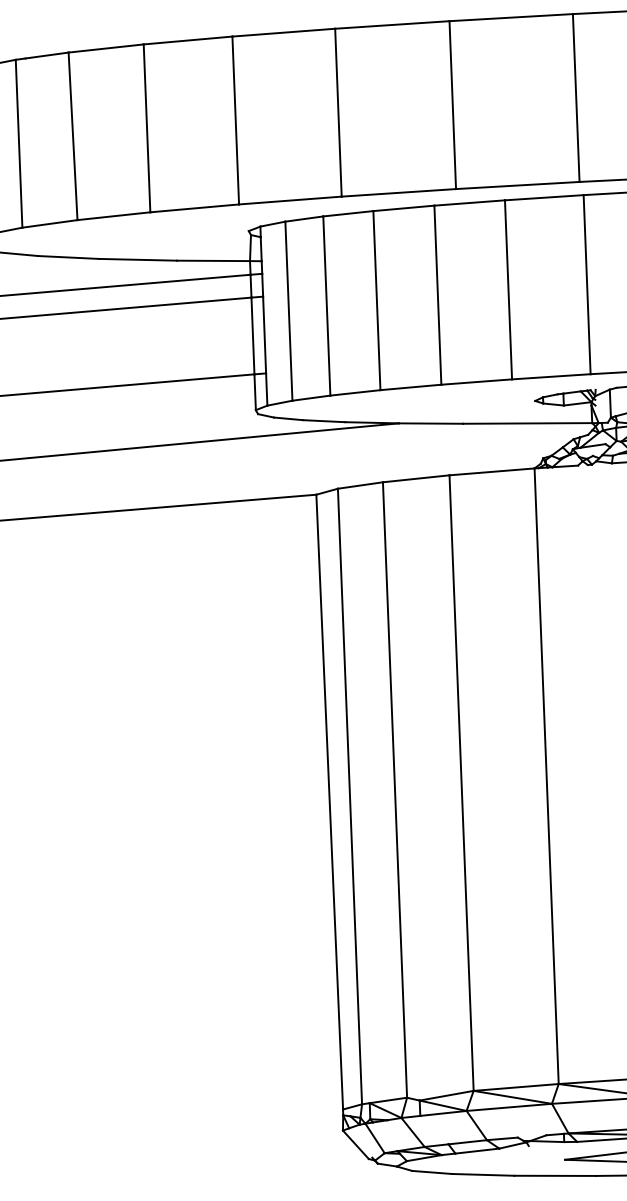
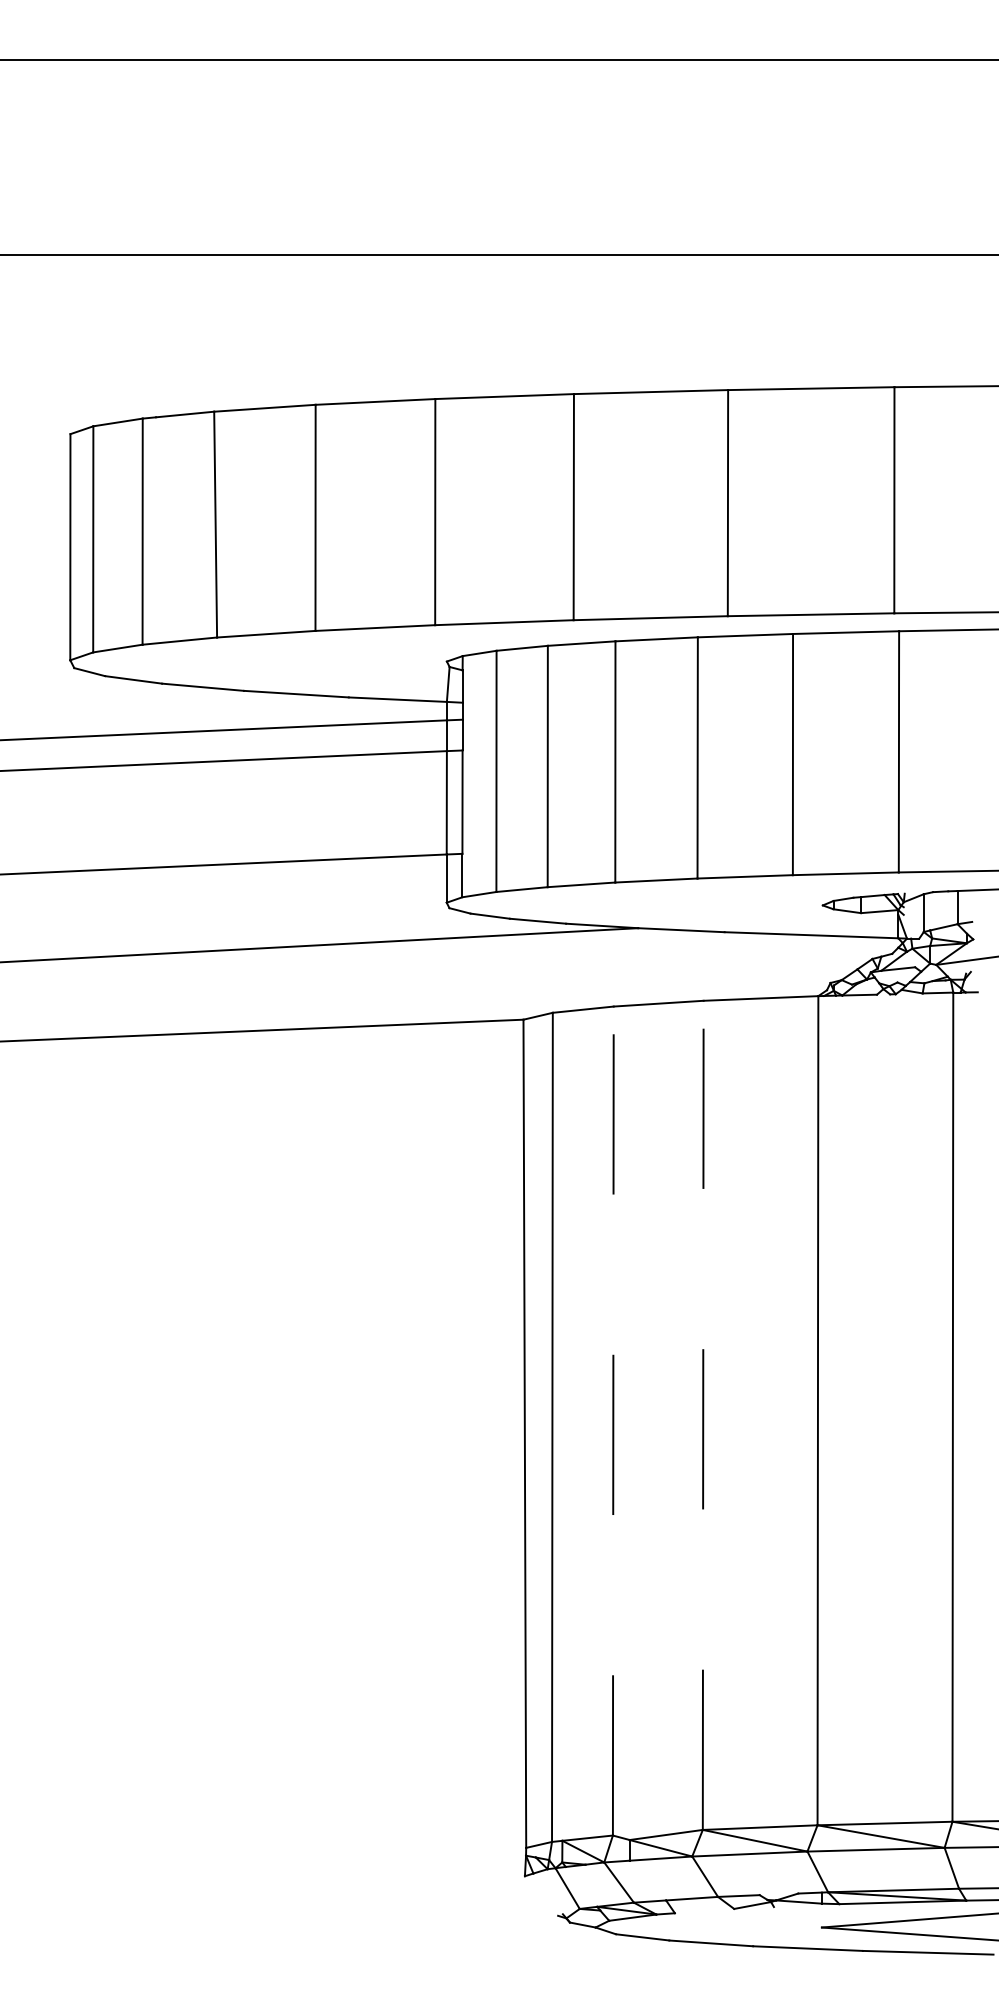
line: (461, 783) -> (703, 1415), solid -> dashed
line: (395, 789) -> (613, 1420), solid -> dashed
line: (355, 1144) -> (541, 1895), removed
line: (477, 1150) -> (704, 1910), removed

